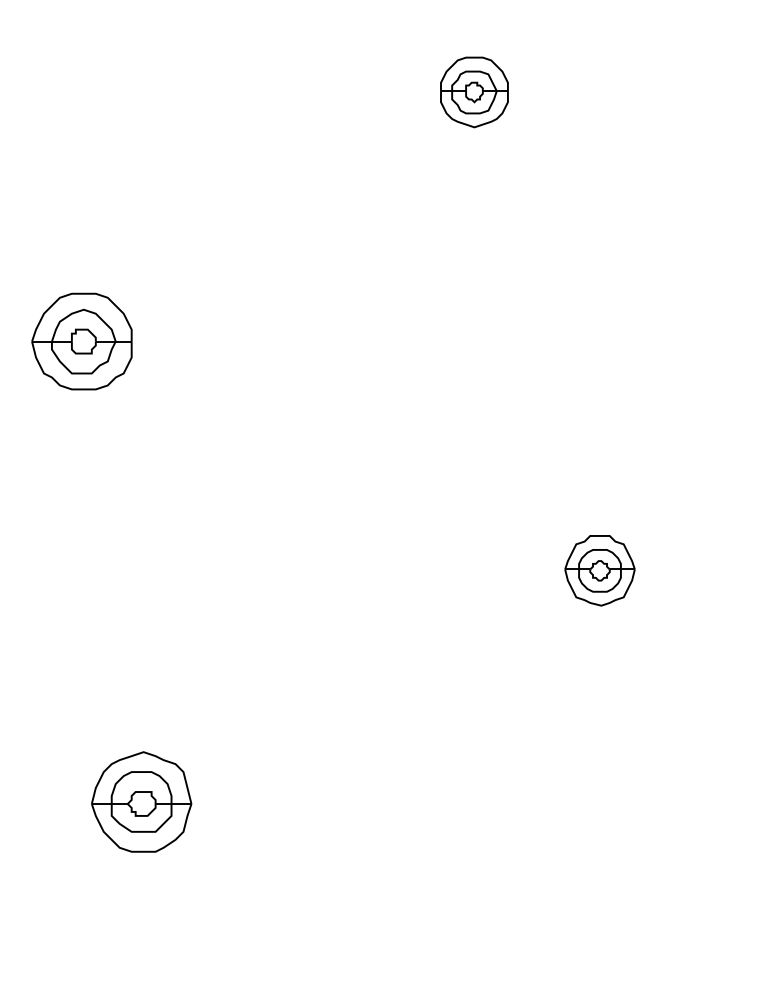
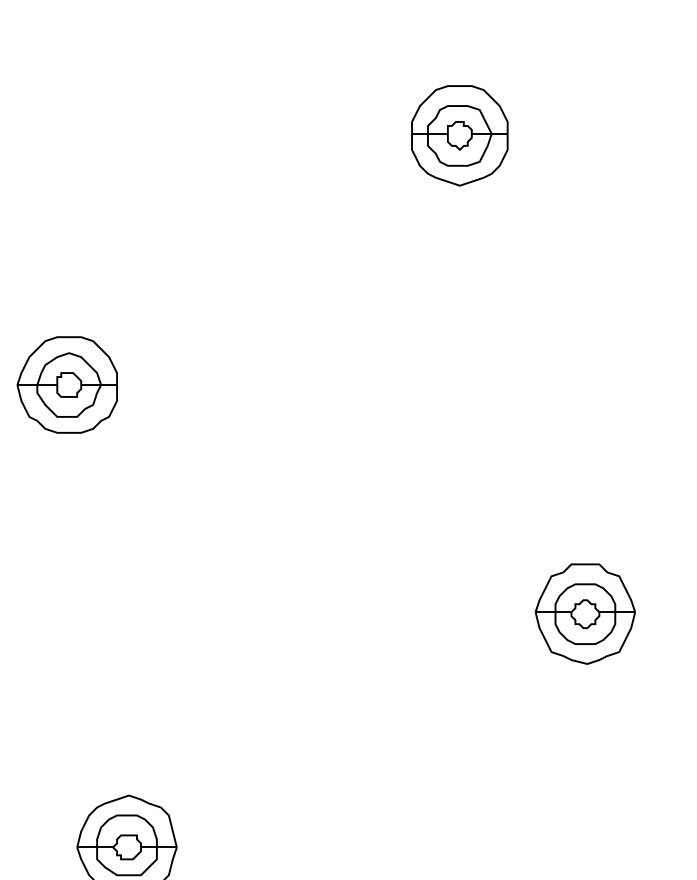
part: (474, 92) -> (459, 135), size x1.43
part: (599, 570) -> (584, 613), size x1.43

